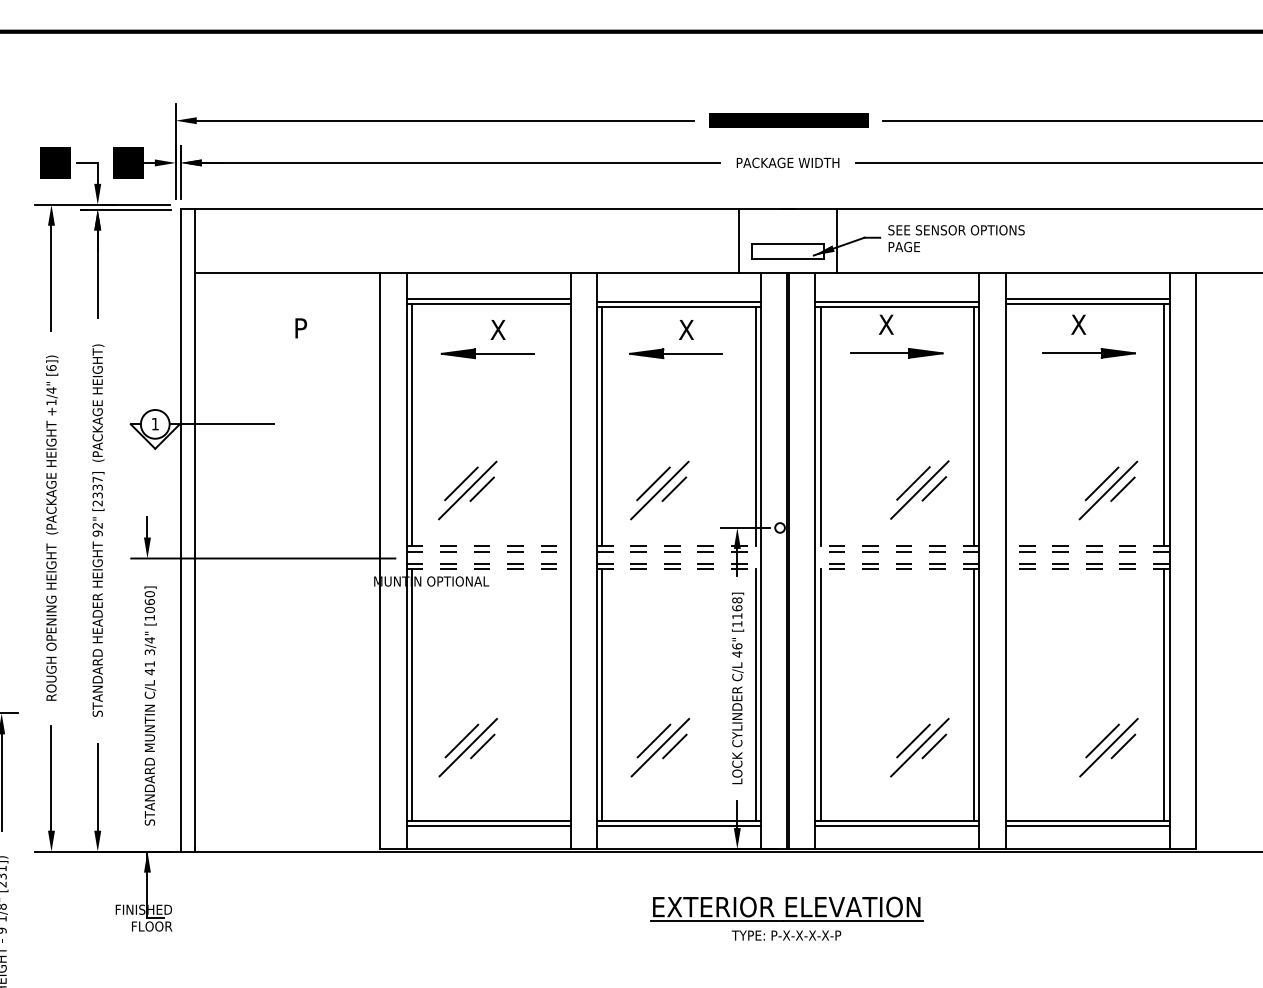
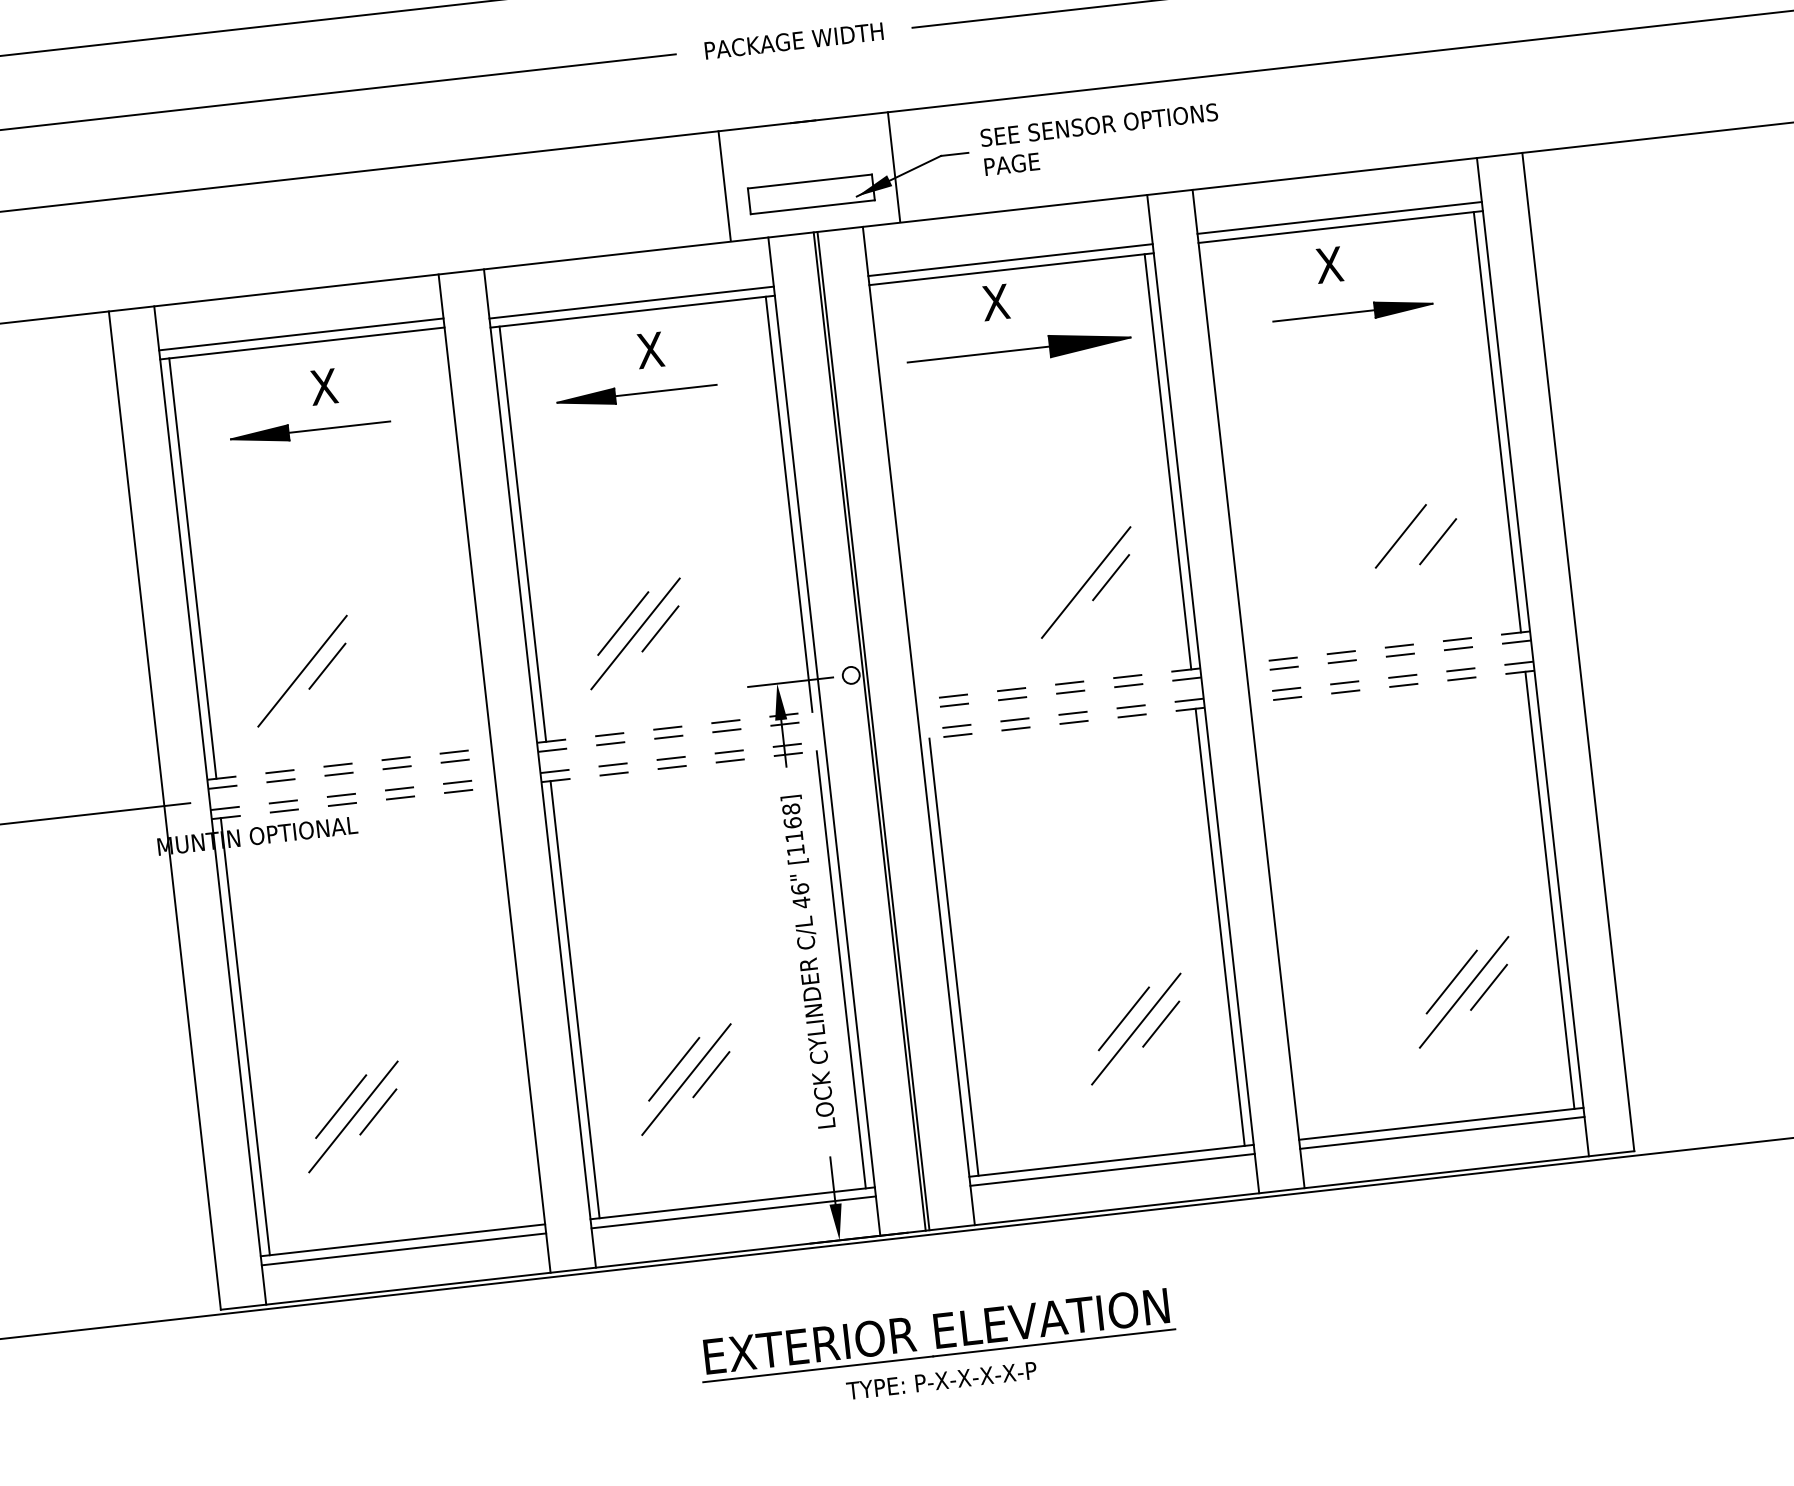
part: (896, 353) -> (1019, 350), size x1.4
line: (820, 426) -> (901, 491), removed
line: (461, 483) -> (290, 660), removed
line: (913, 483) -> (1073, 572), removed
line: (1108, 490) -> (1413, 546), removed

